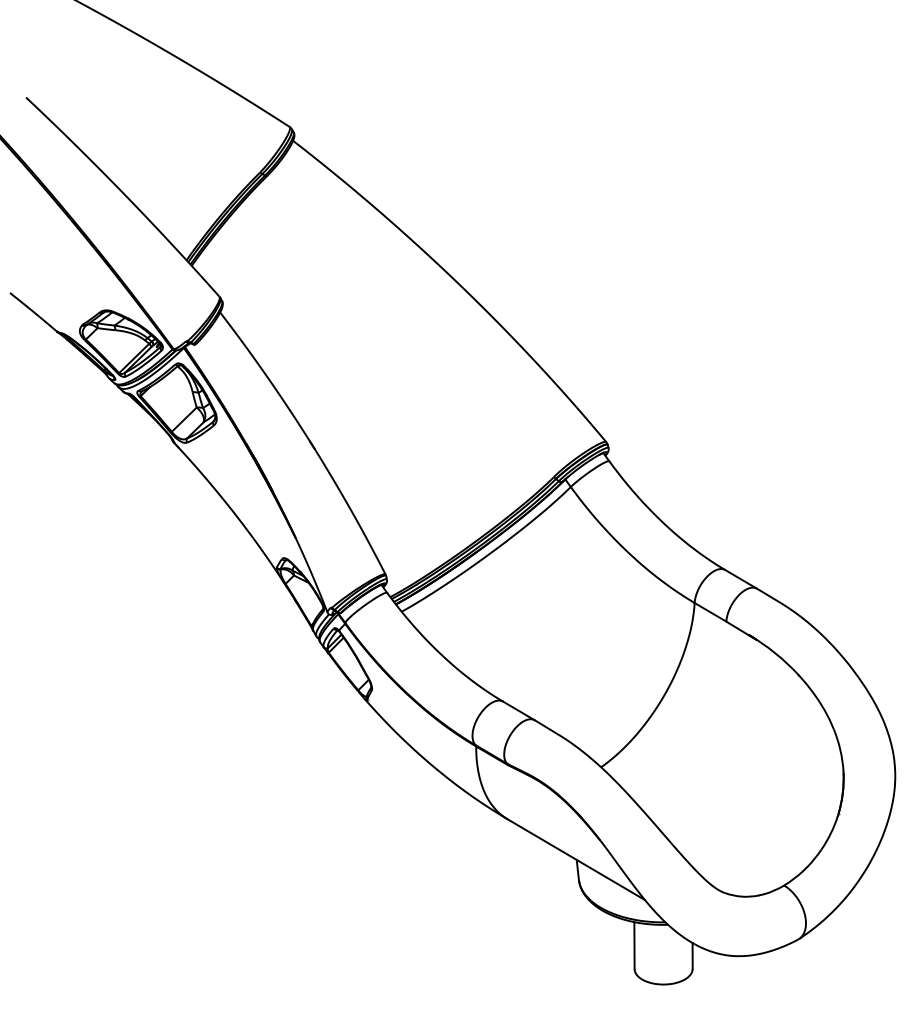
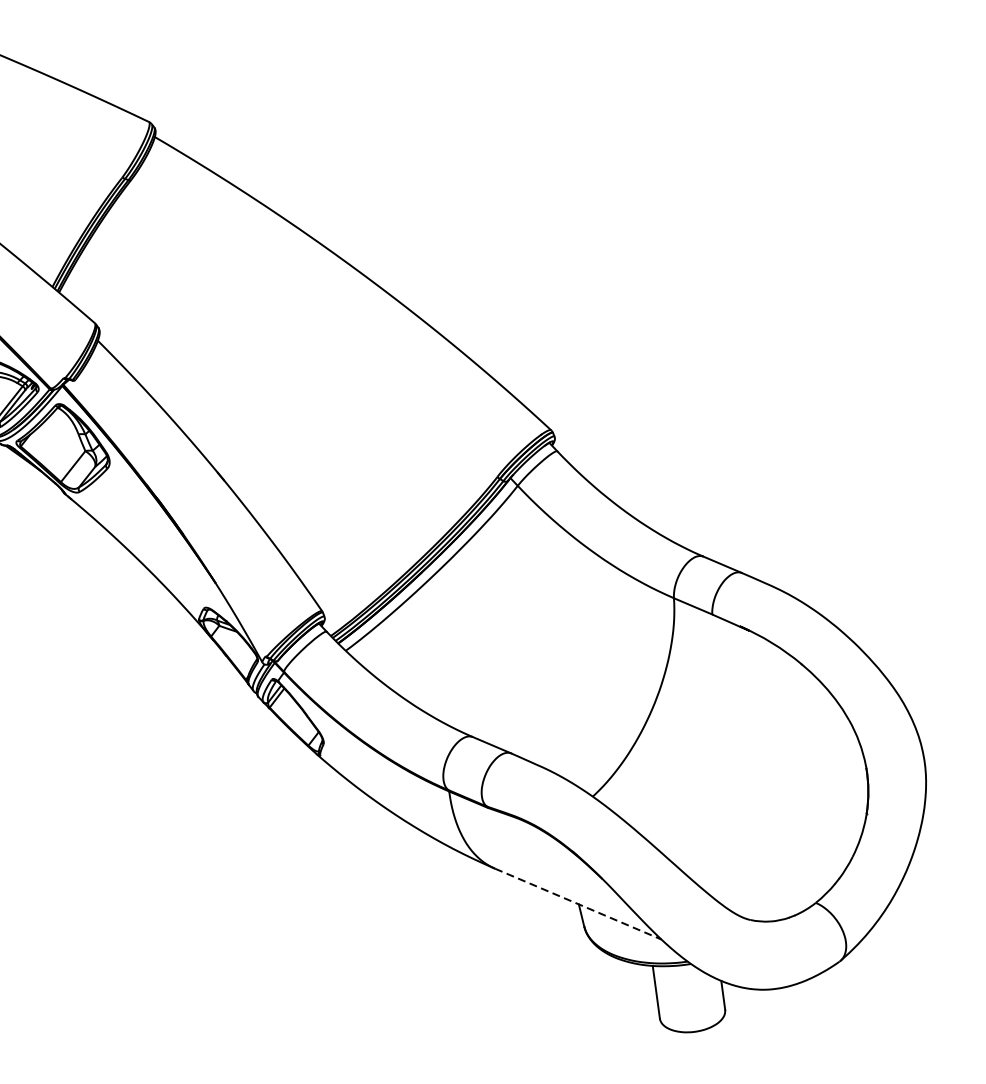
line: (576, 859) -> (578, 903), solid -> dashed

